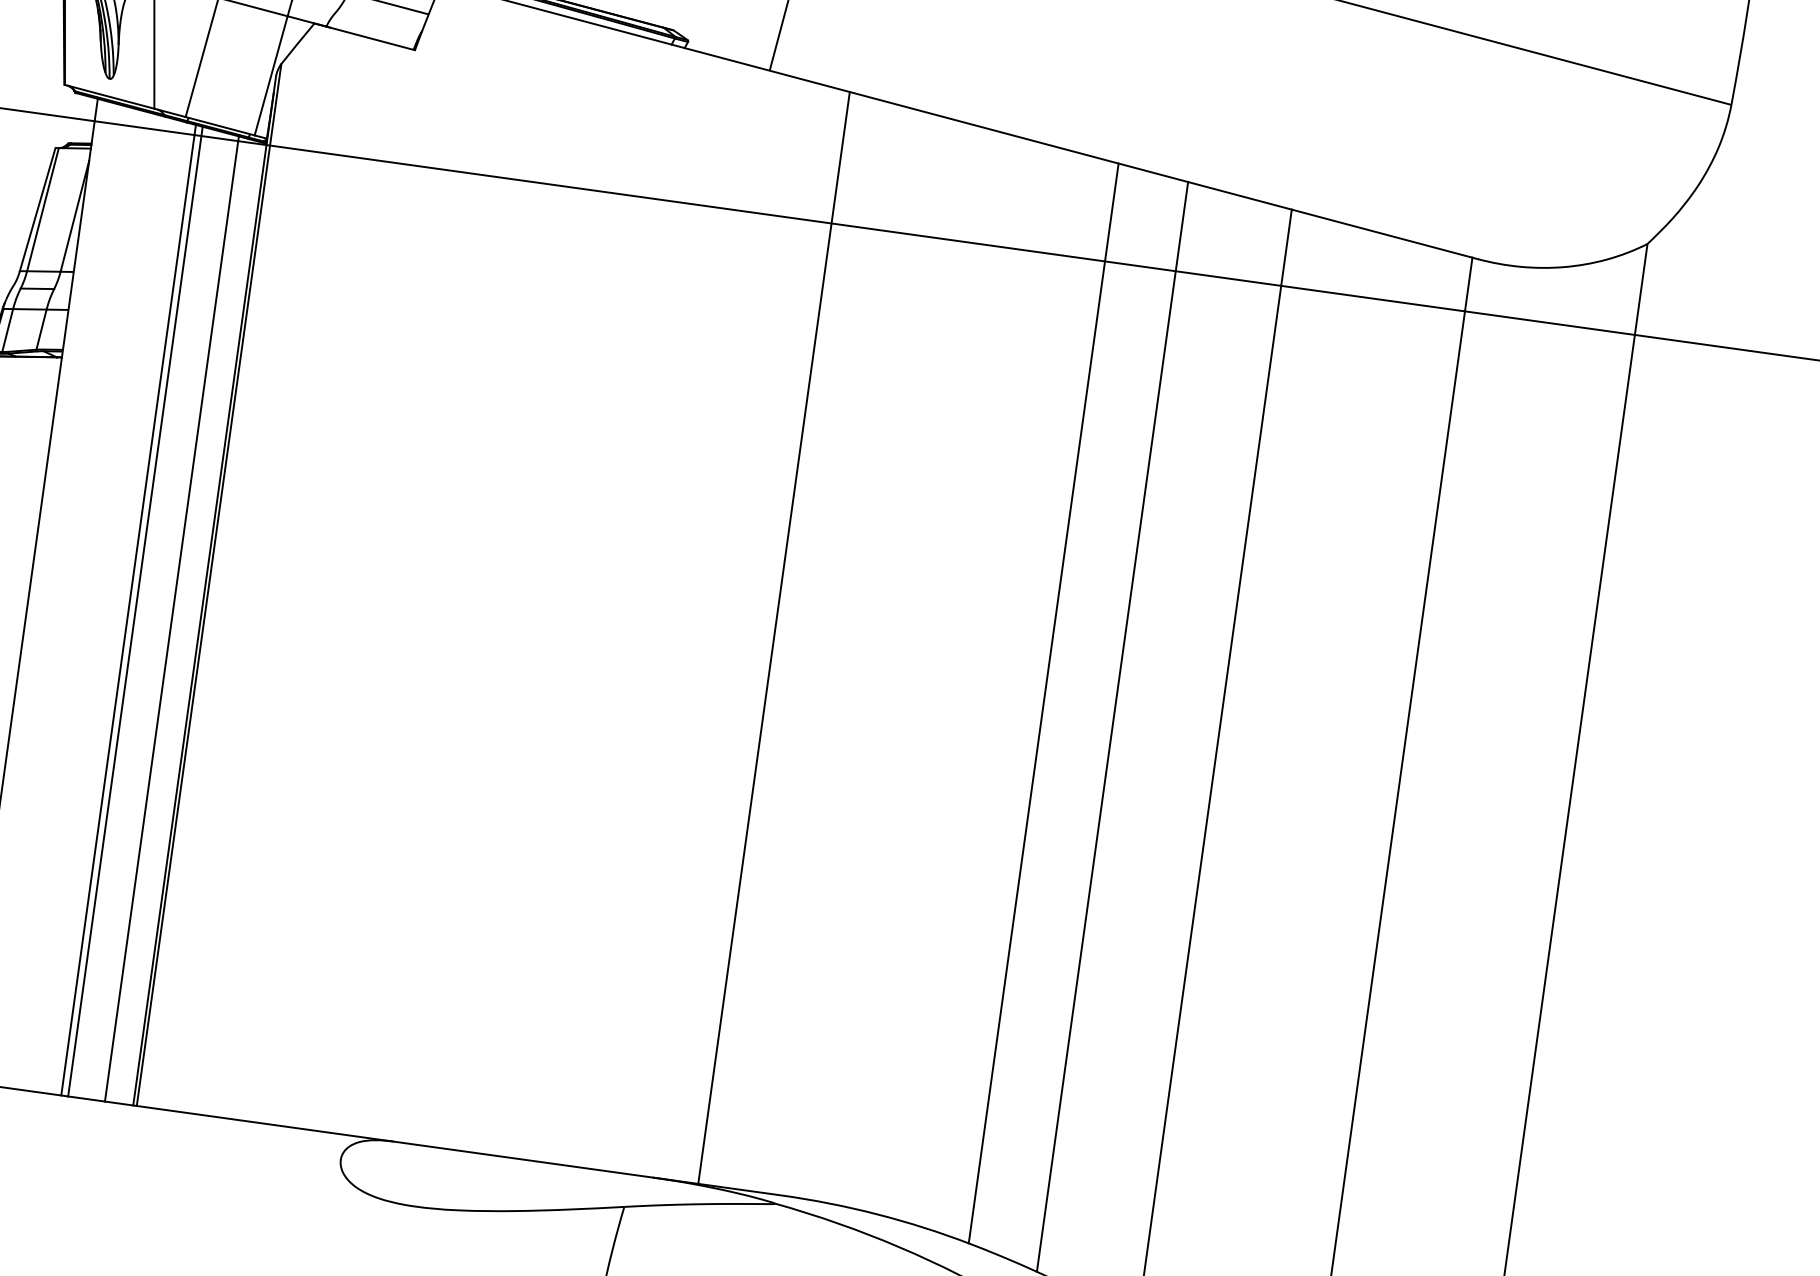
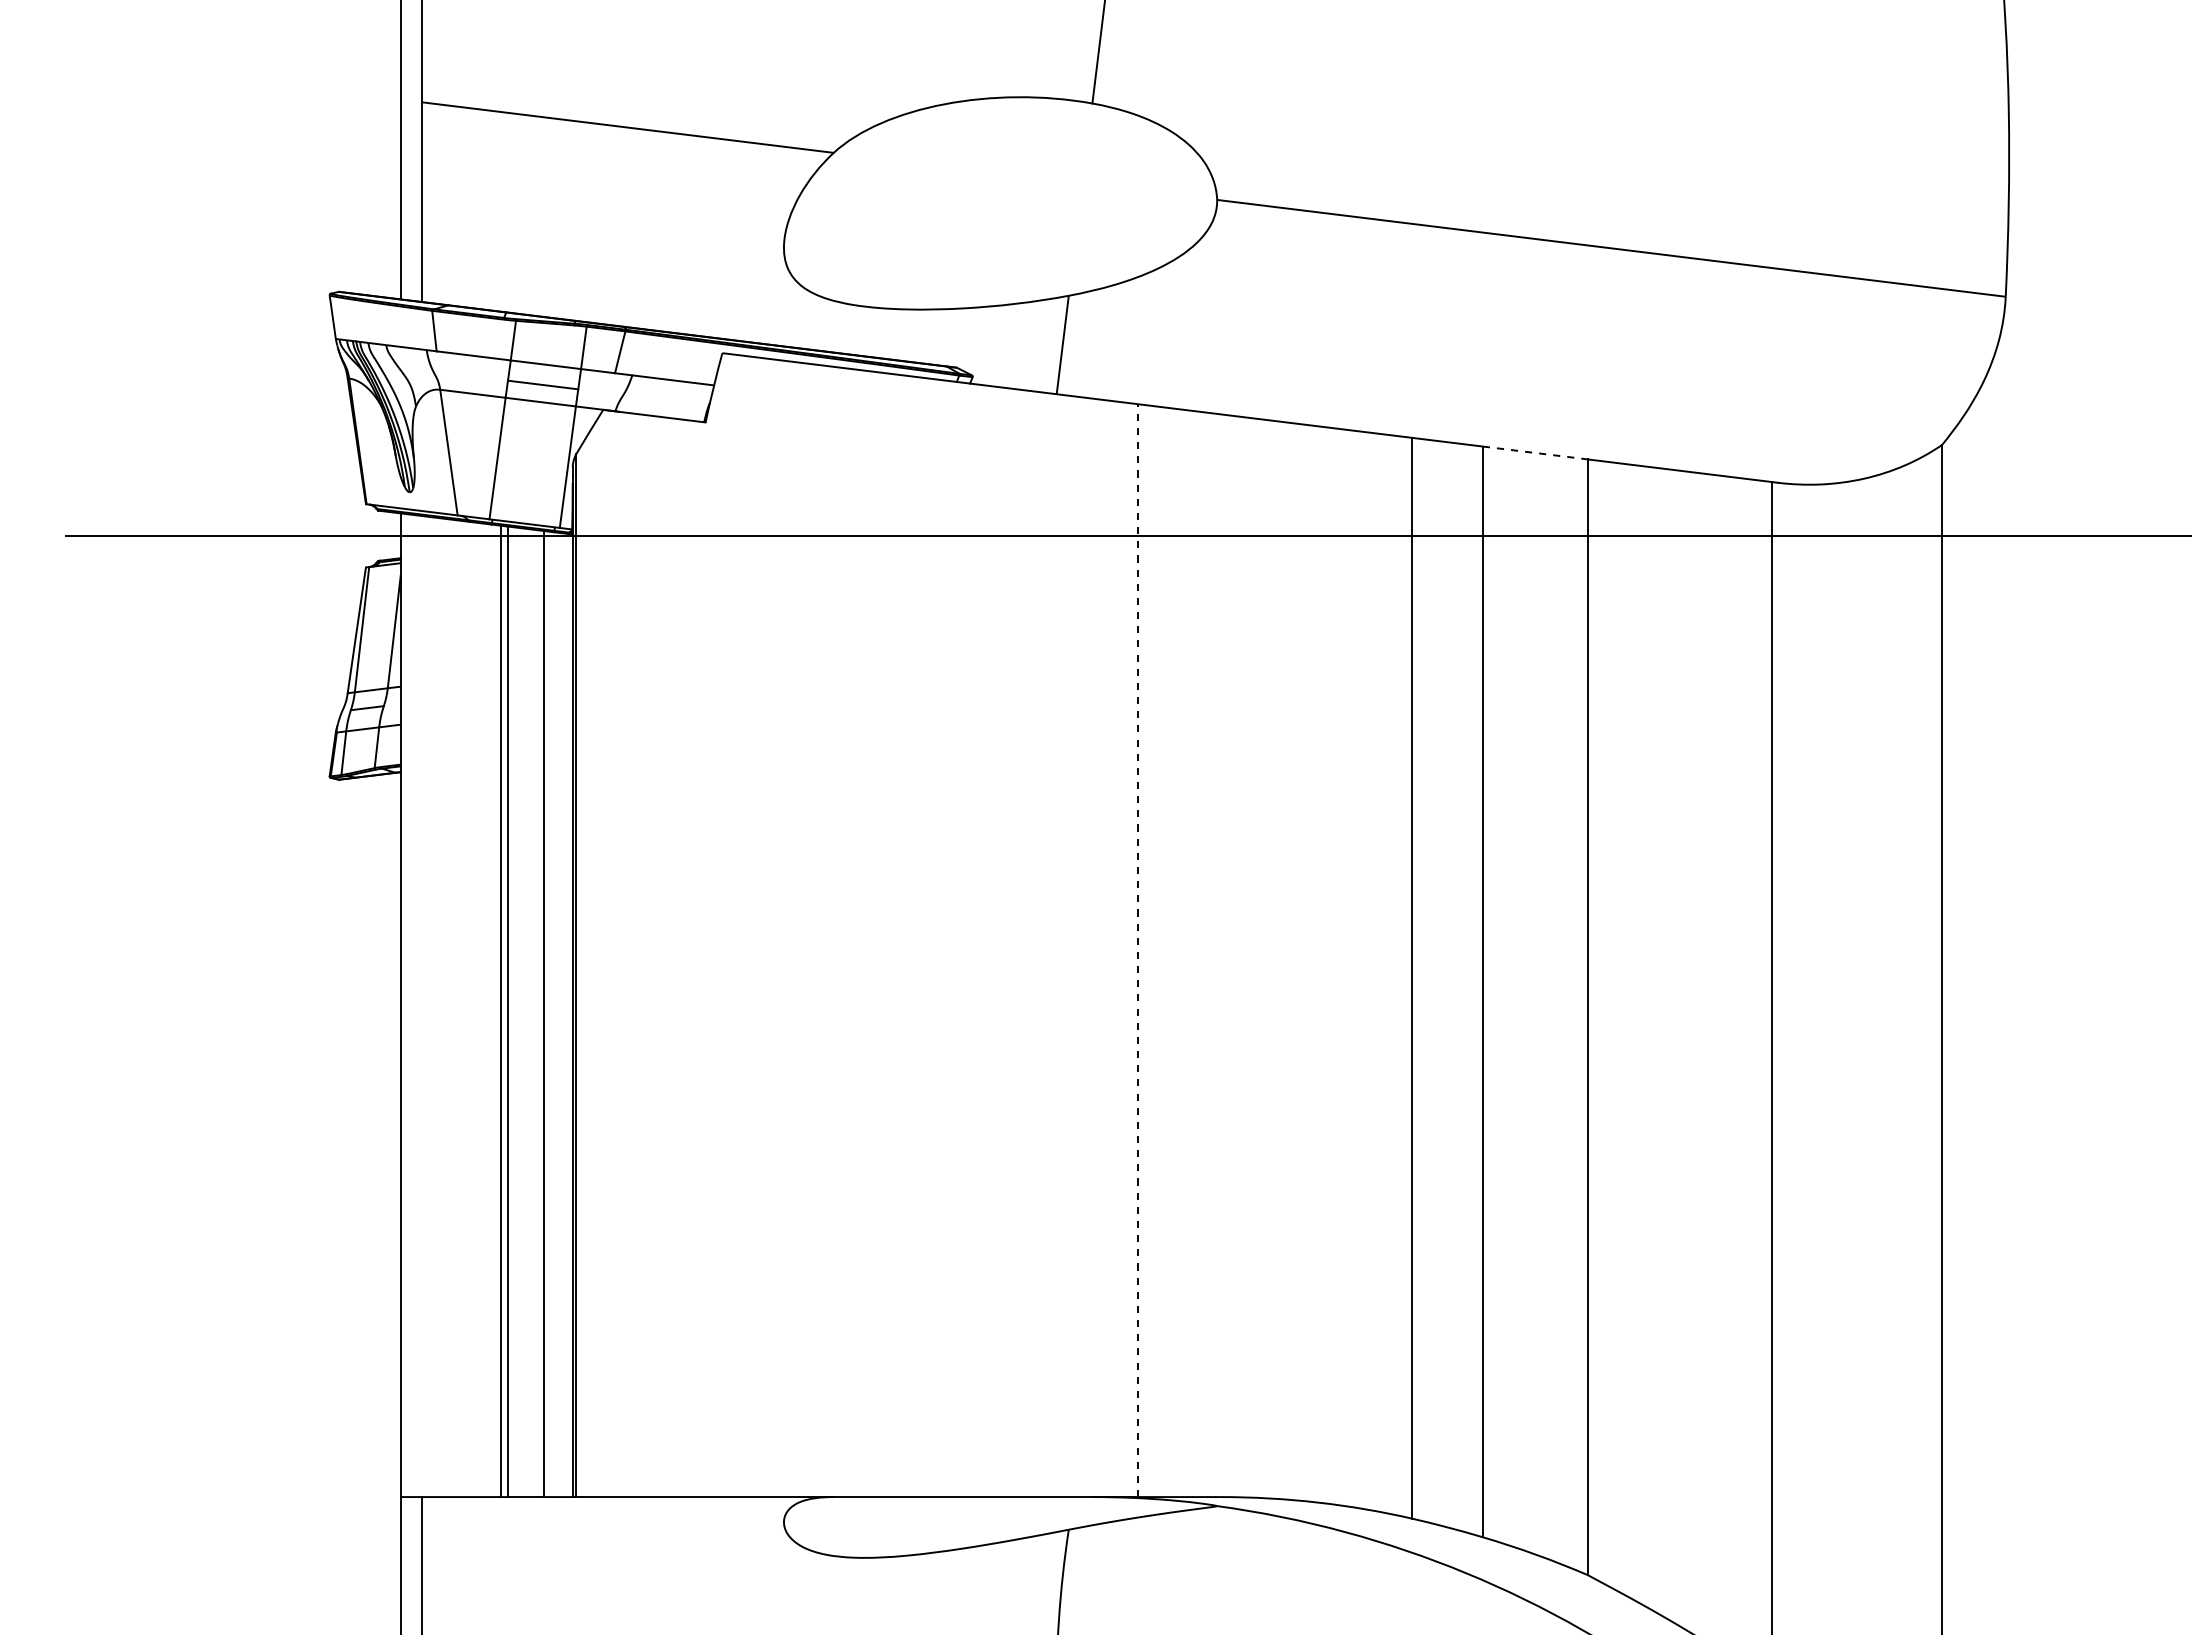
line: (1240, 195) -> (1535, 452), solid -> dashed
line: (774, 637) -> (1138, 950), solid -> dashed

